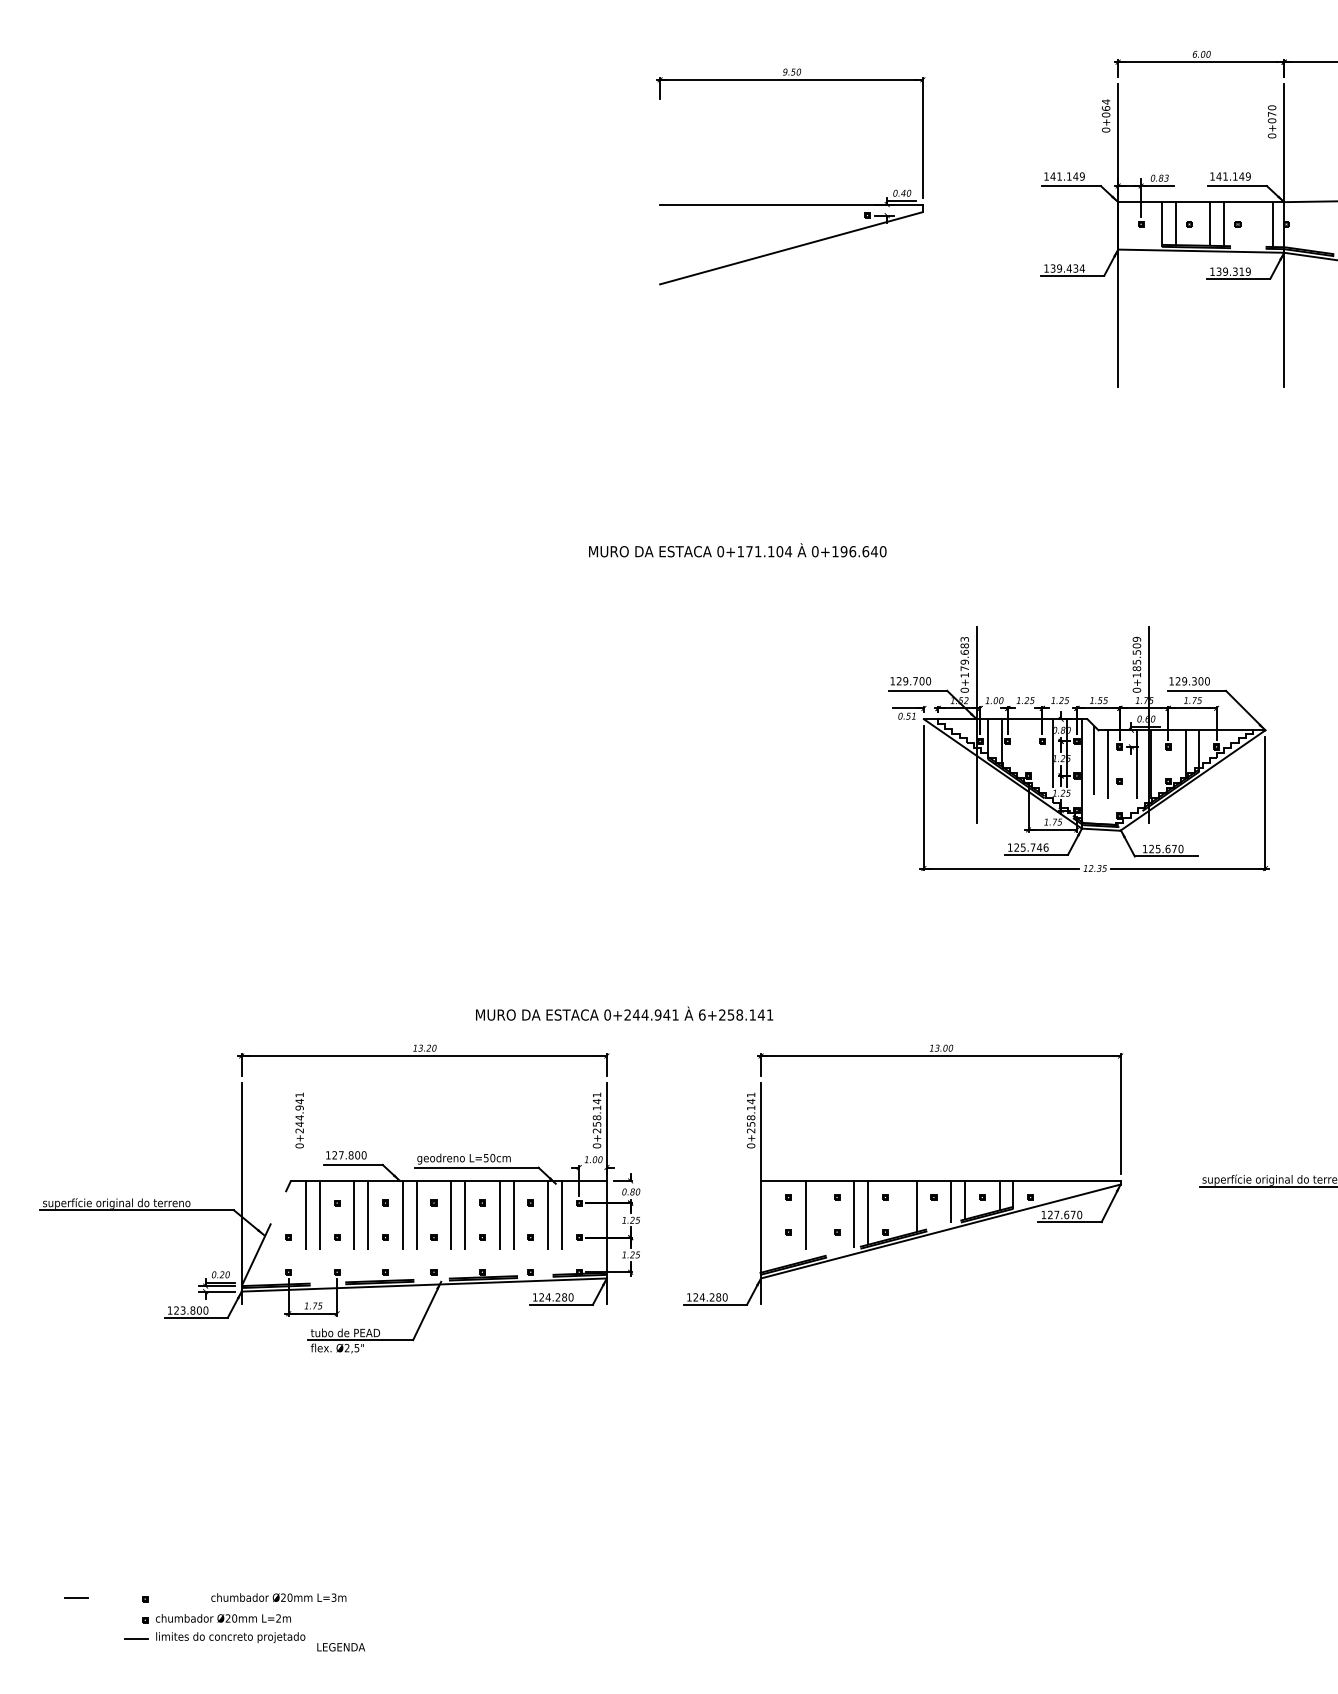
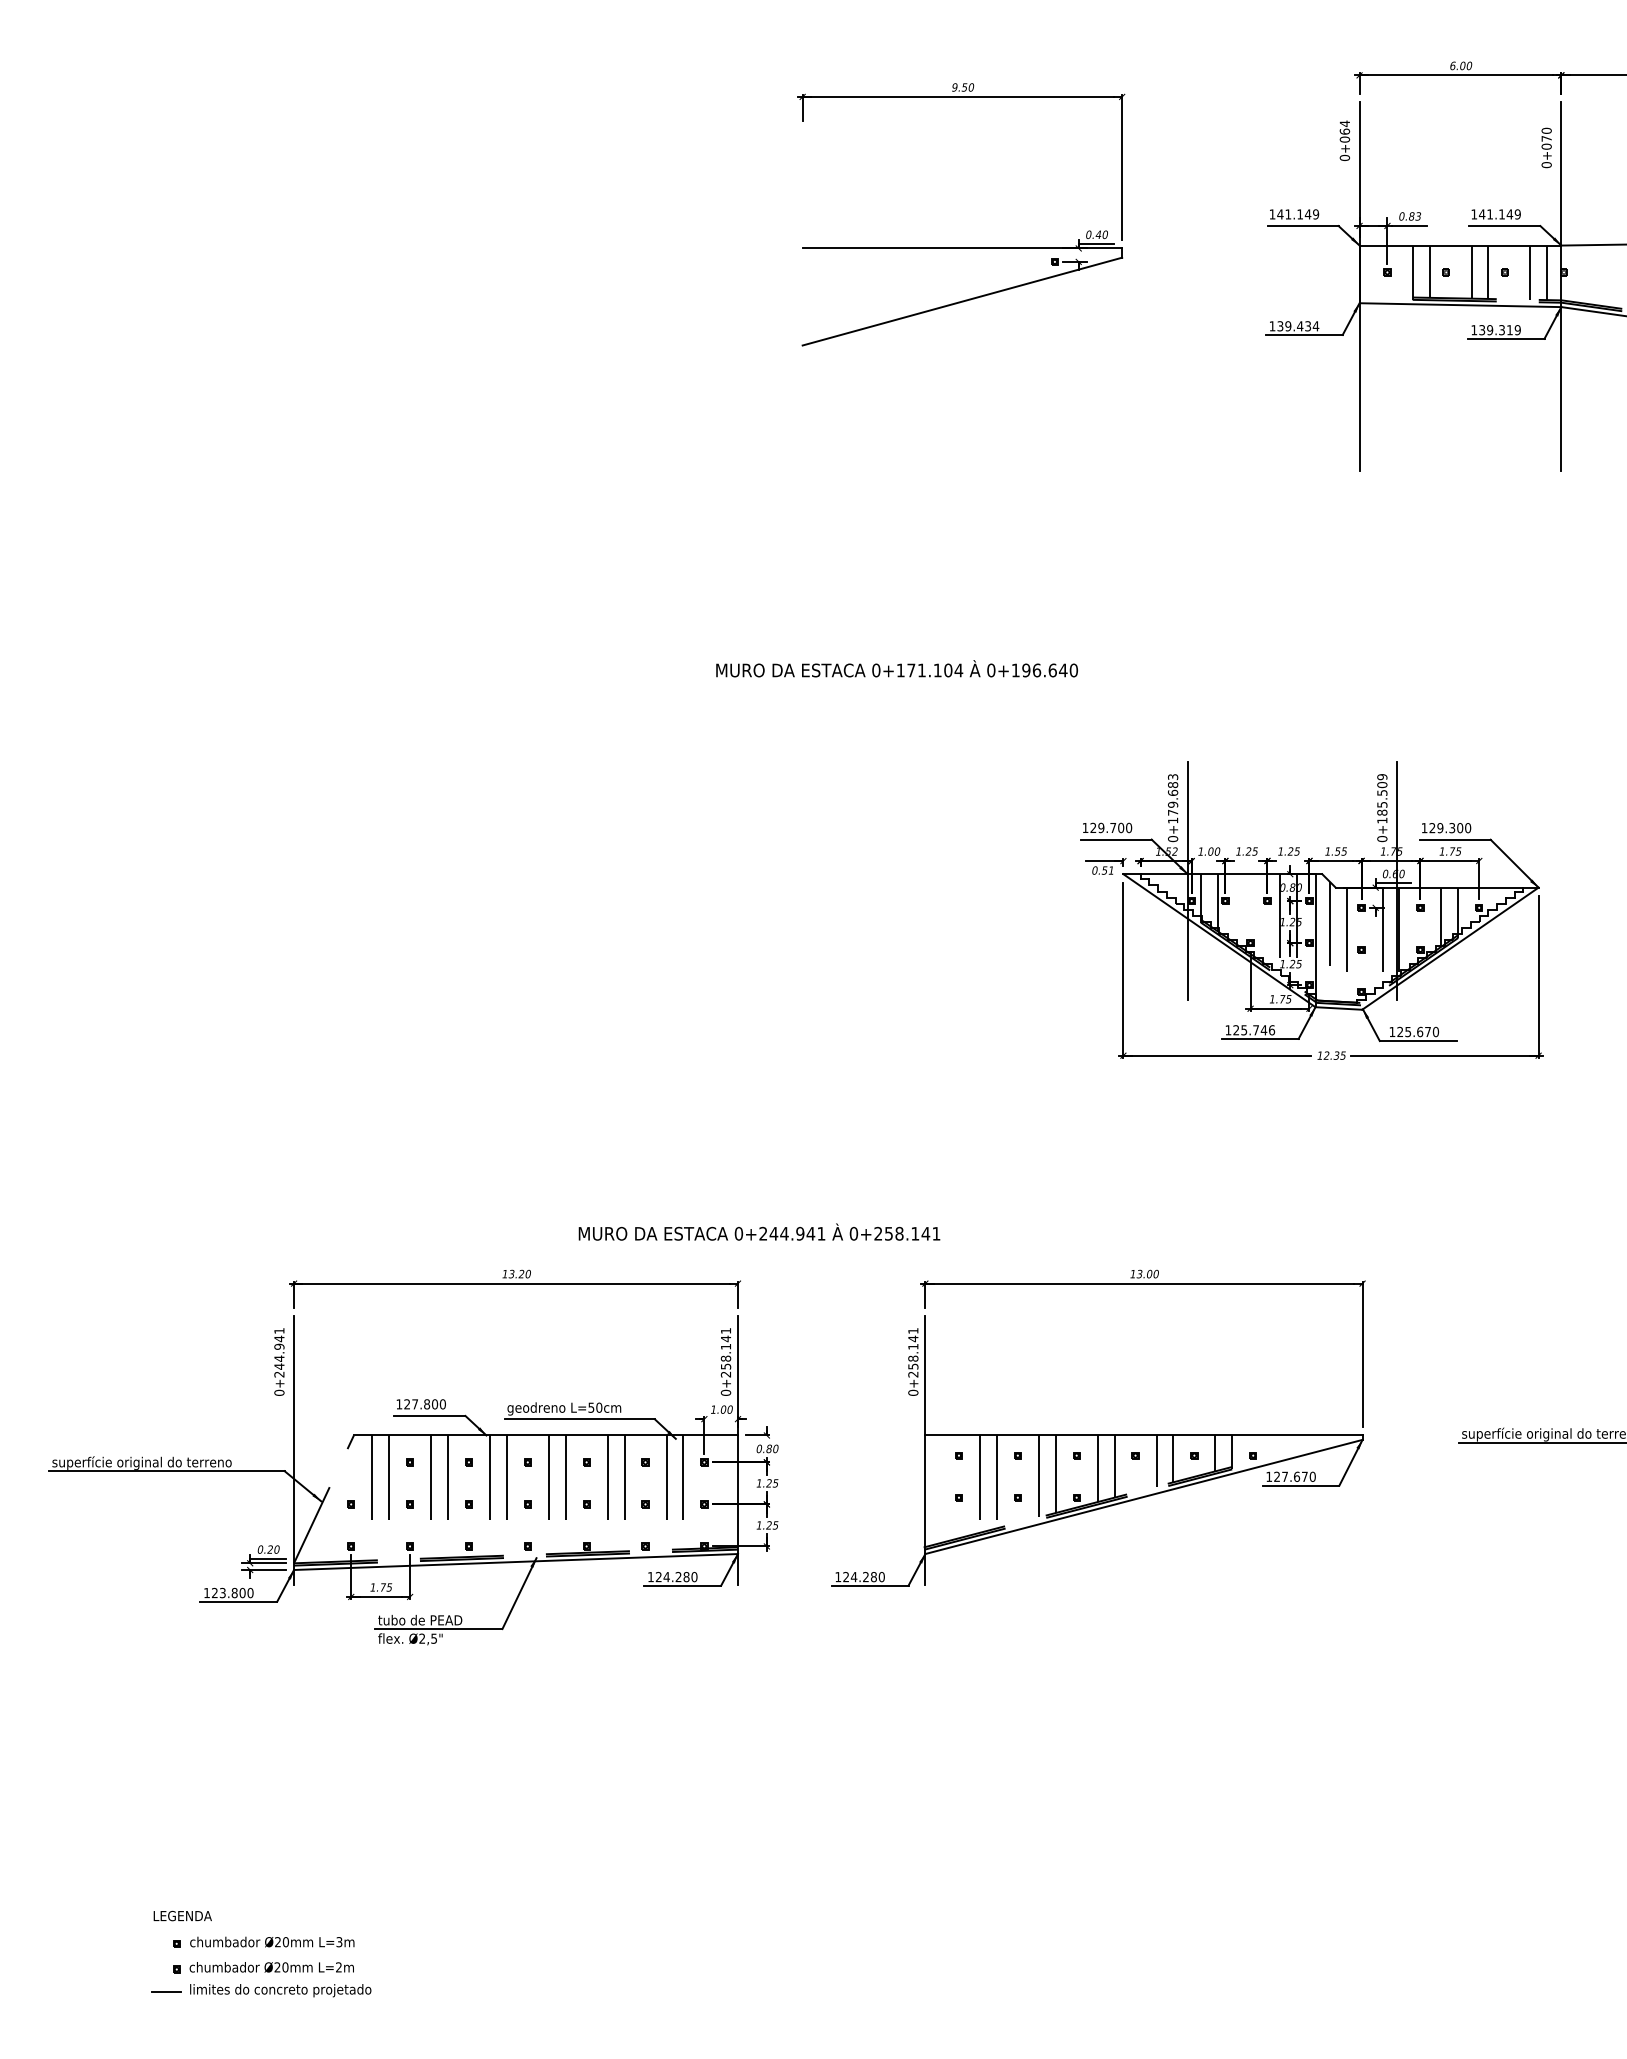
line: (1258, 224) -> (1530, 272), added
text: (702, 1014) -> (854, 1233), 6+258.141 -> 0+258.141
text: (299, 1120) -> (279, 1361), moved
line: (902, 1207) -> (1097, 1467), added
line: (819, 1218) -> (996, 1481), added
line: (76, 1597) -> (93, 1941), removed
text: (278, 1597) -> (271, 1941), moved
text: (340, 1647) -> (181, 1916), moved

